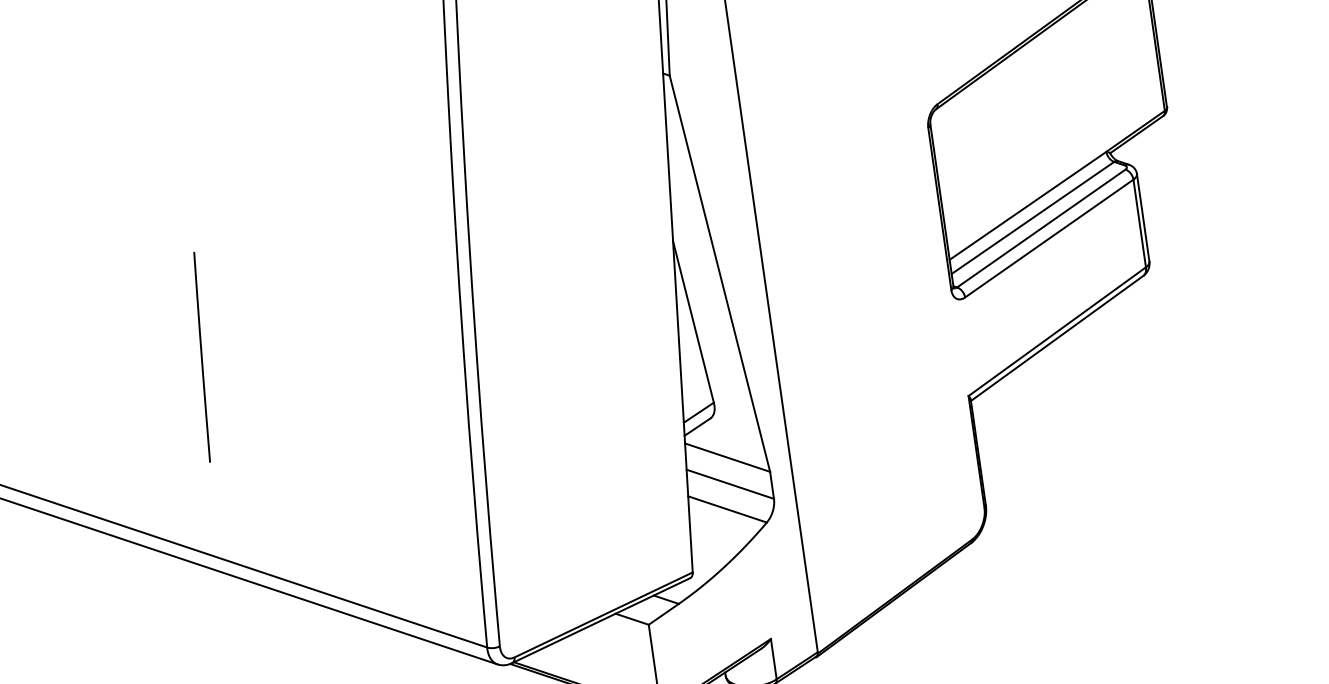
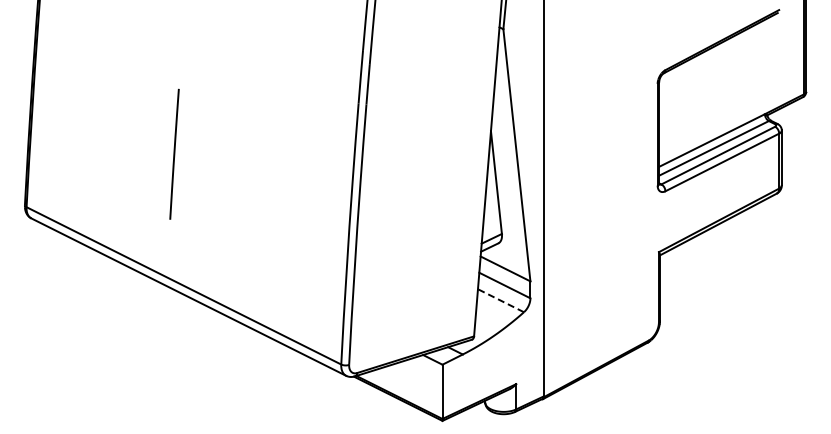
line: (201, 355) -> (174, 153), moved
line: (726, 509) -> (500, 300), solid -> dashed

